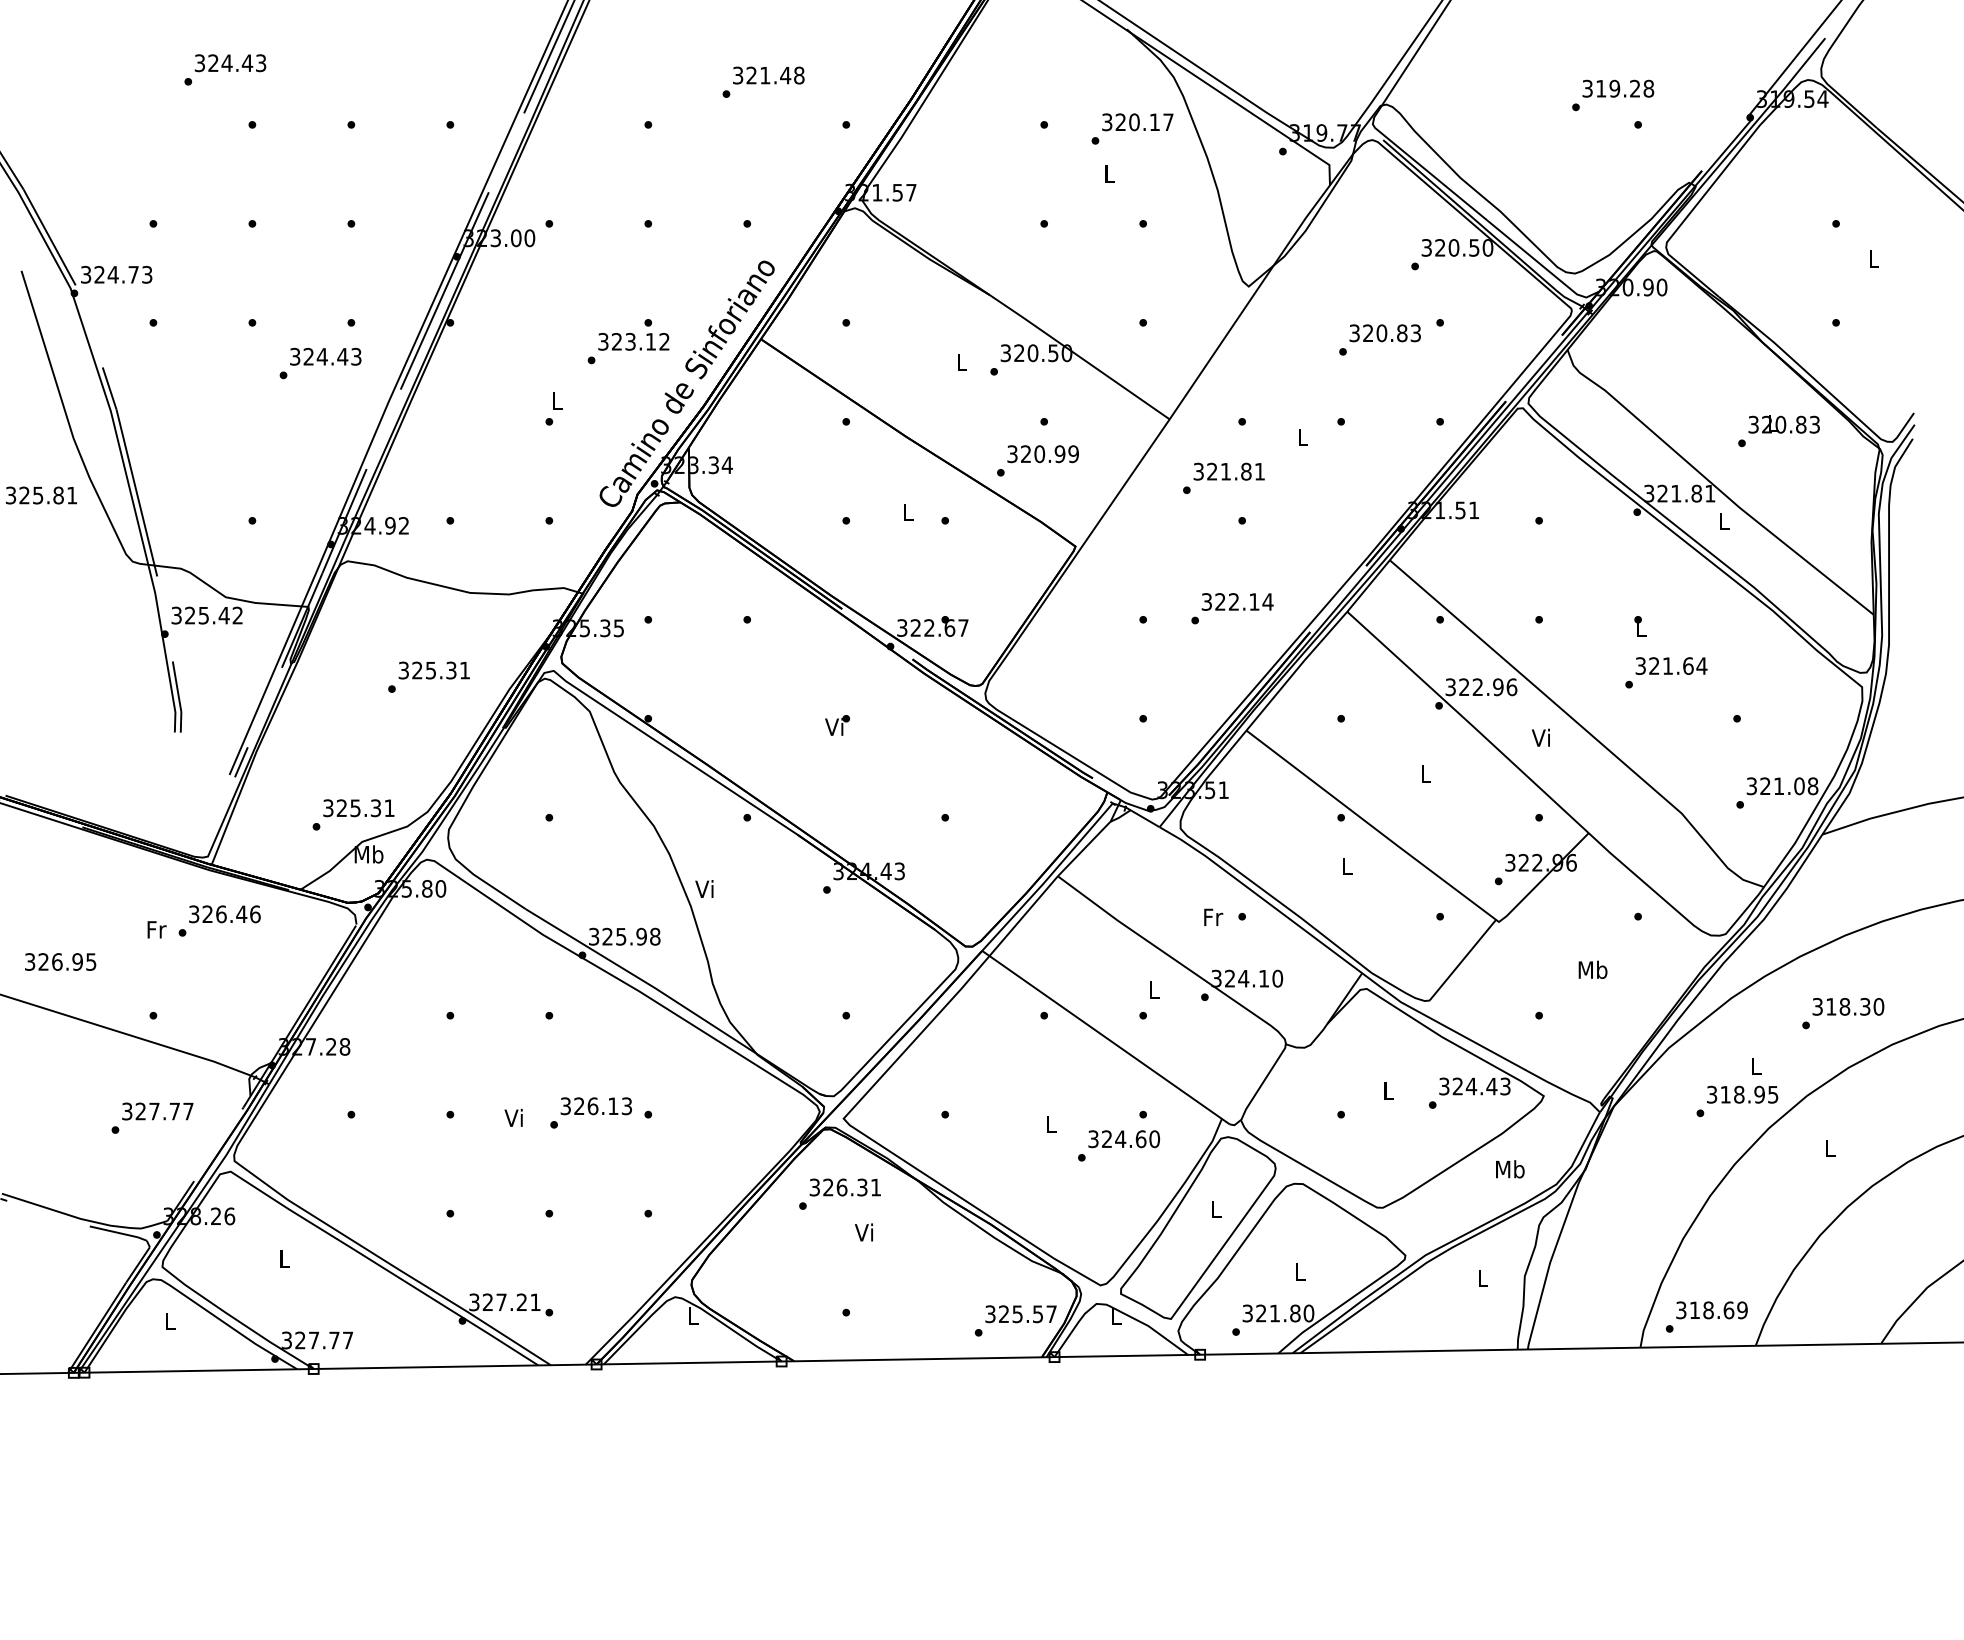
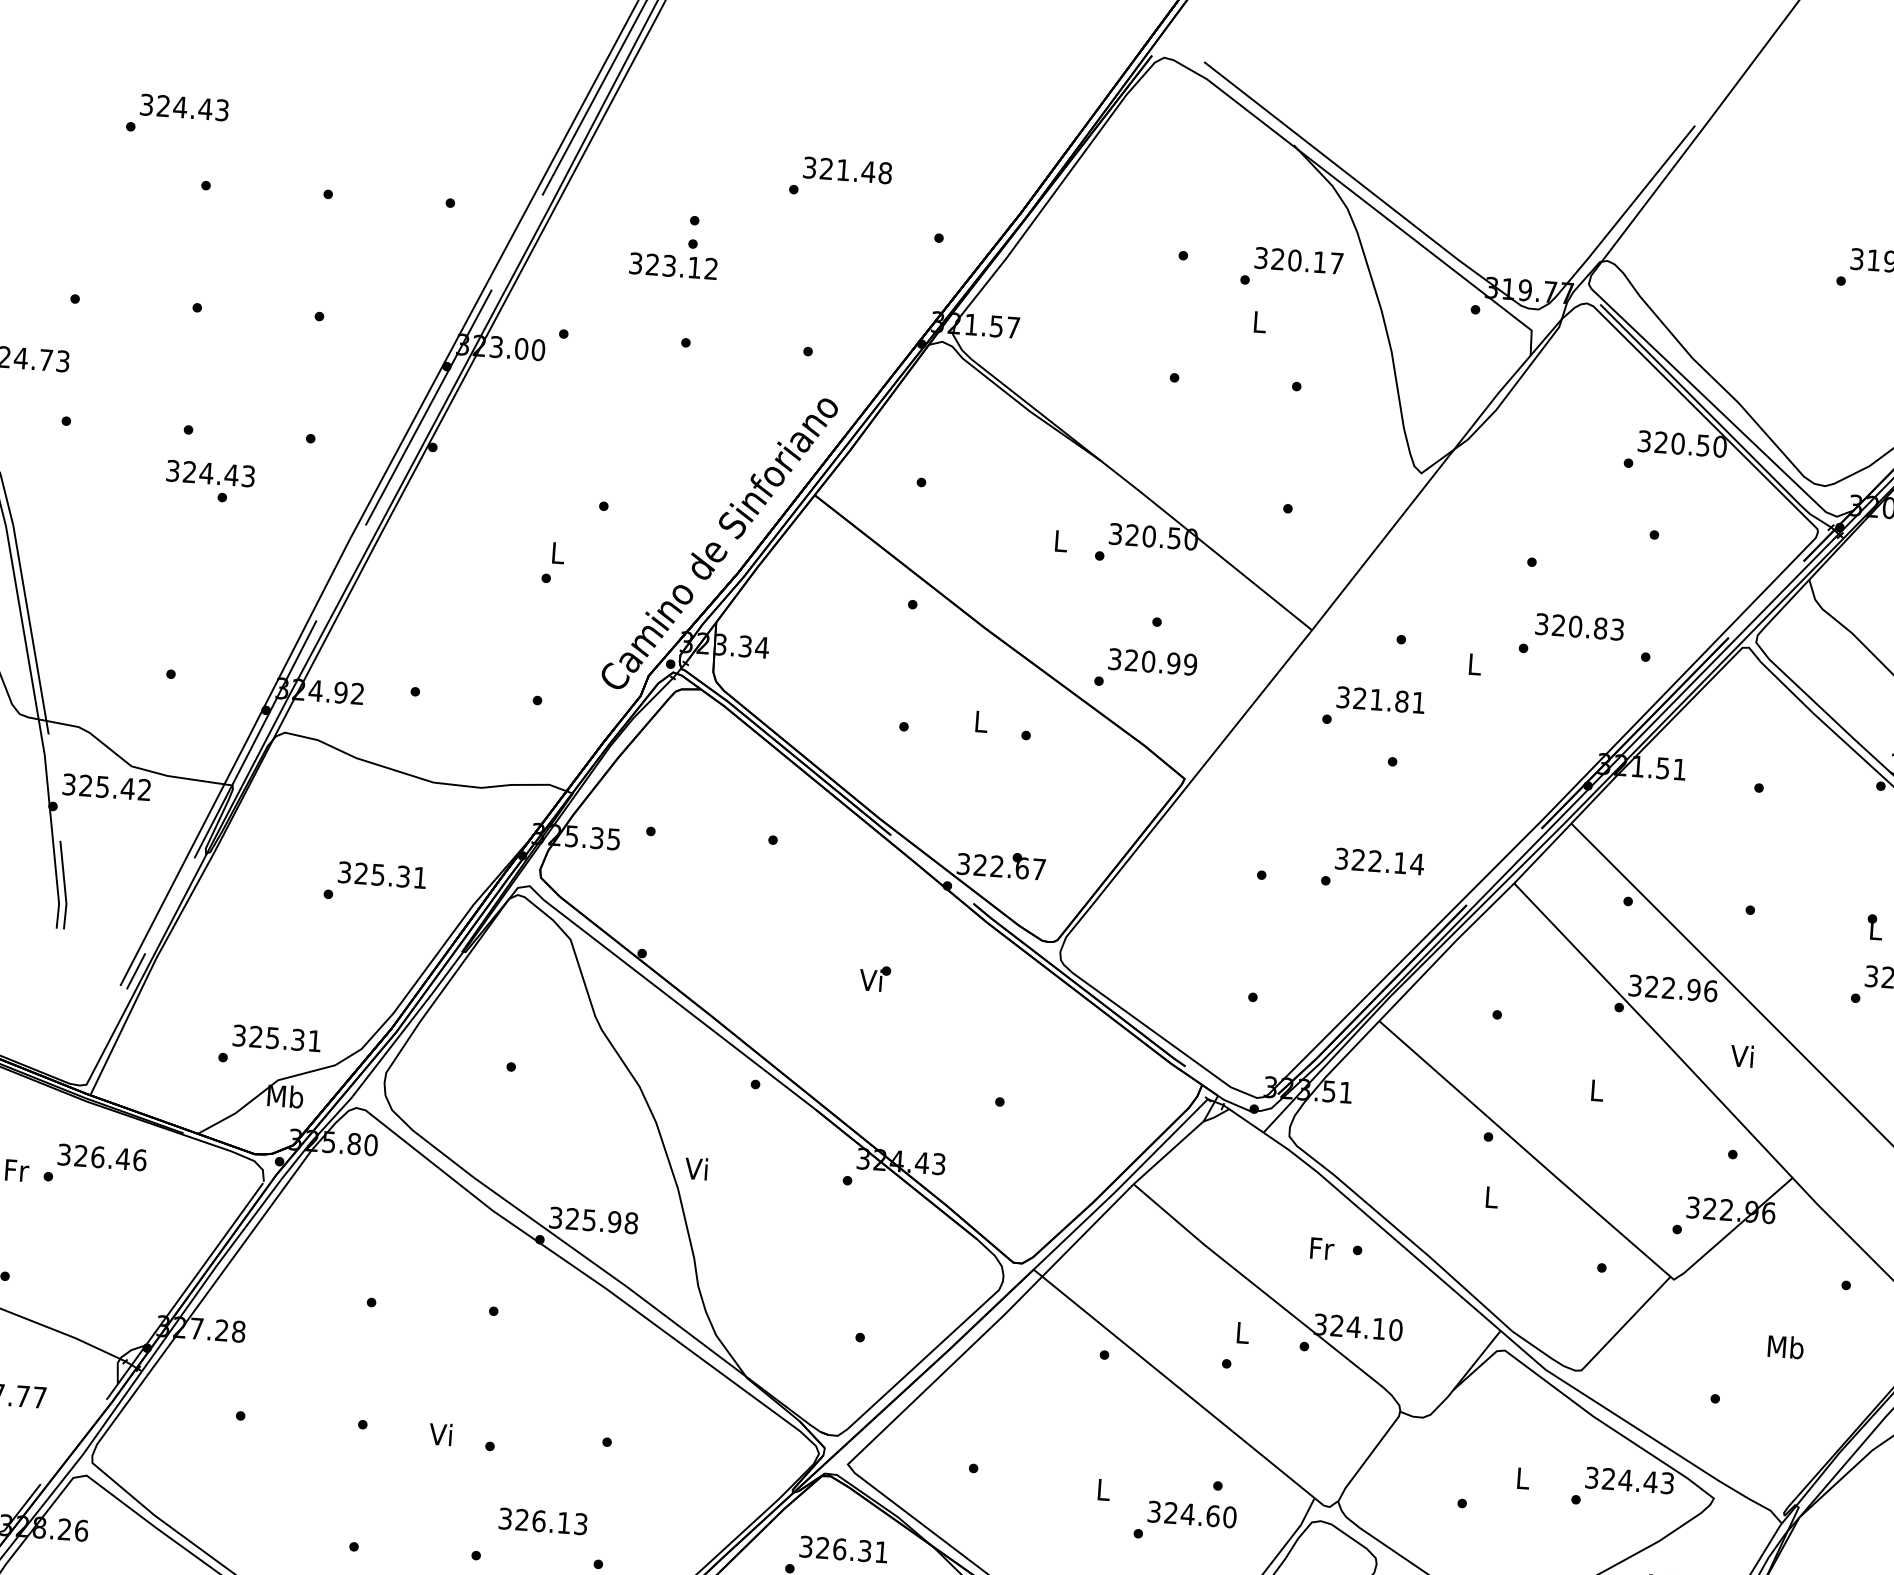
text: (1384, 333) -> (1578, 627), moved
text: (633, 334) -> (673, 257), moved
text: (325, 356) -> (210, 473), moved
text: (595, 1106) -> (542, 1521), moved

